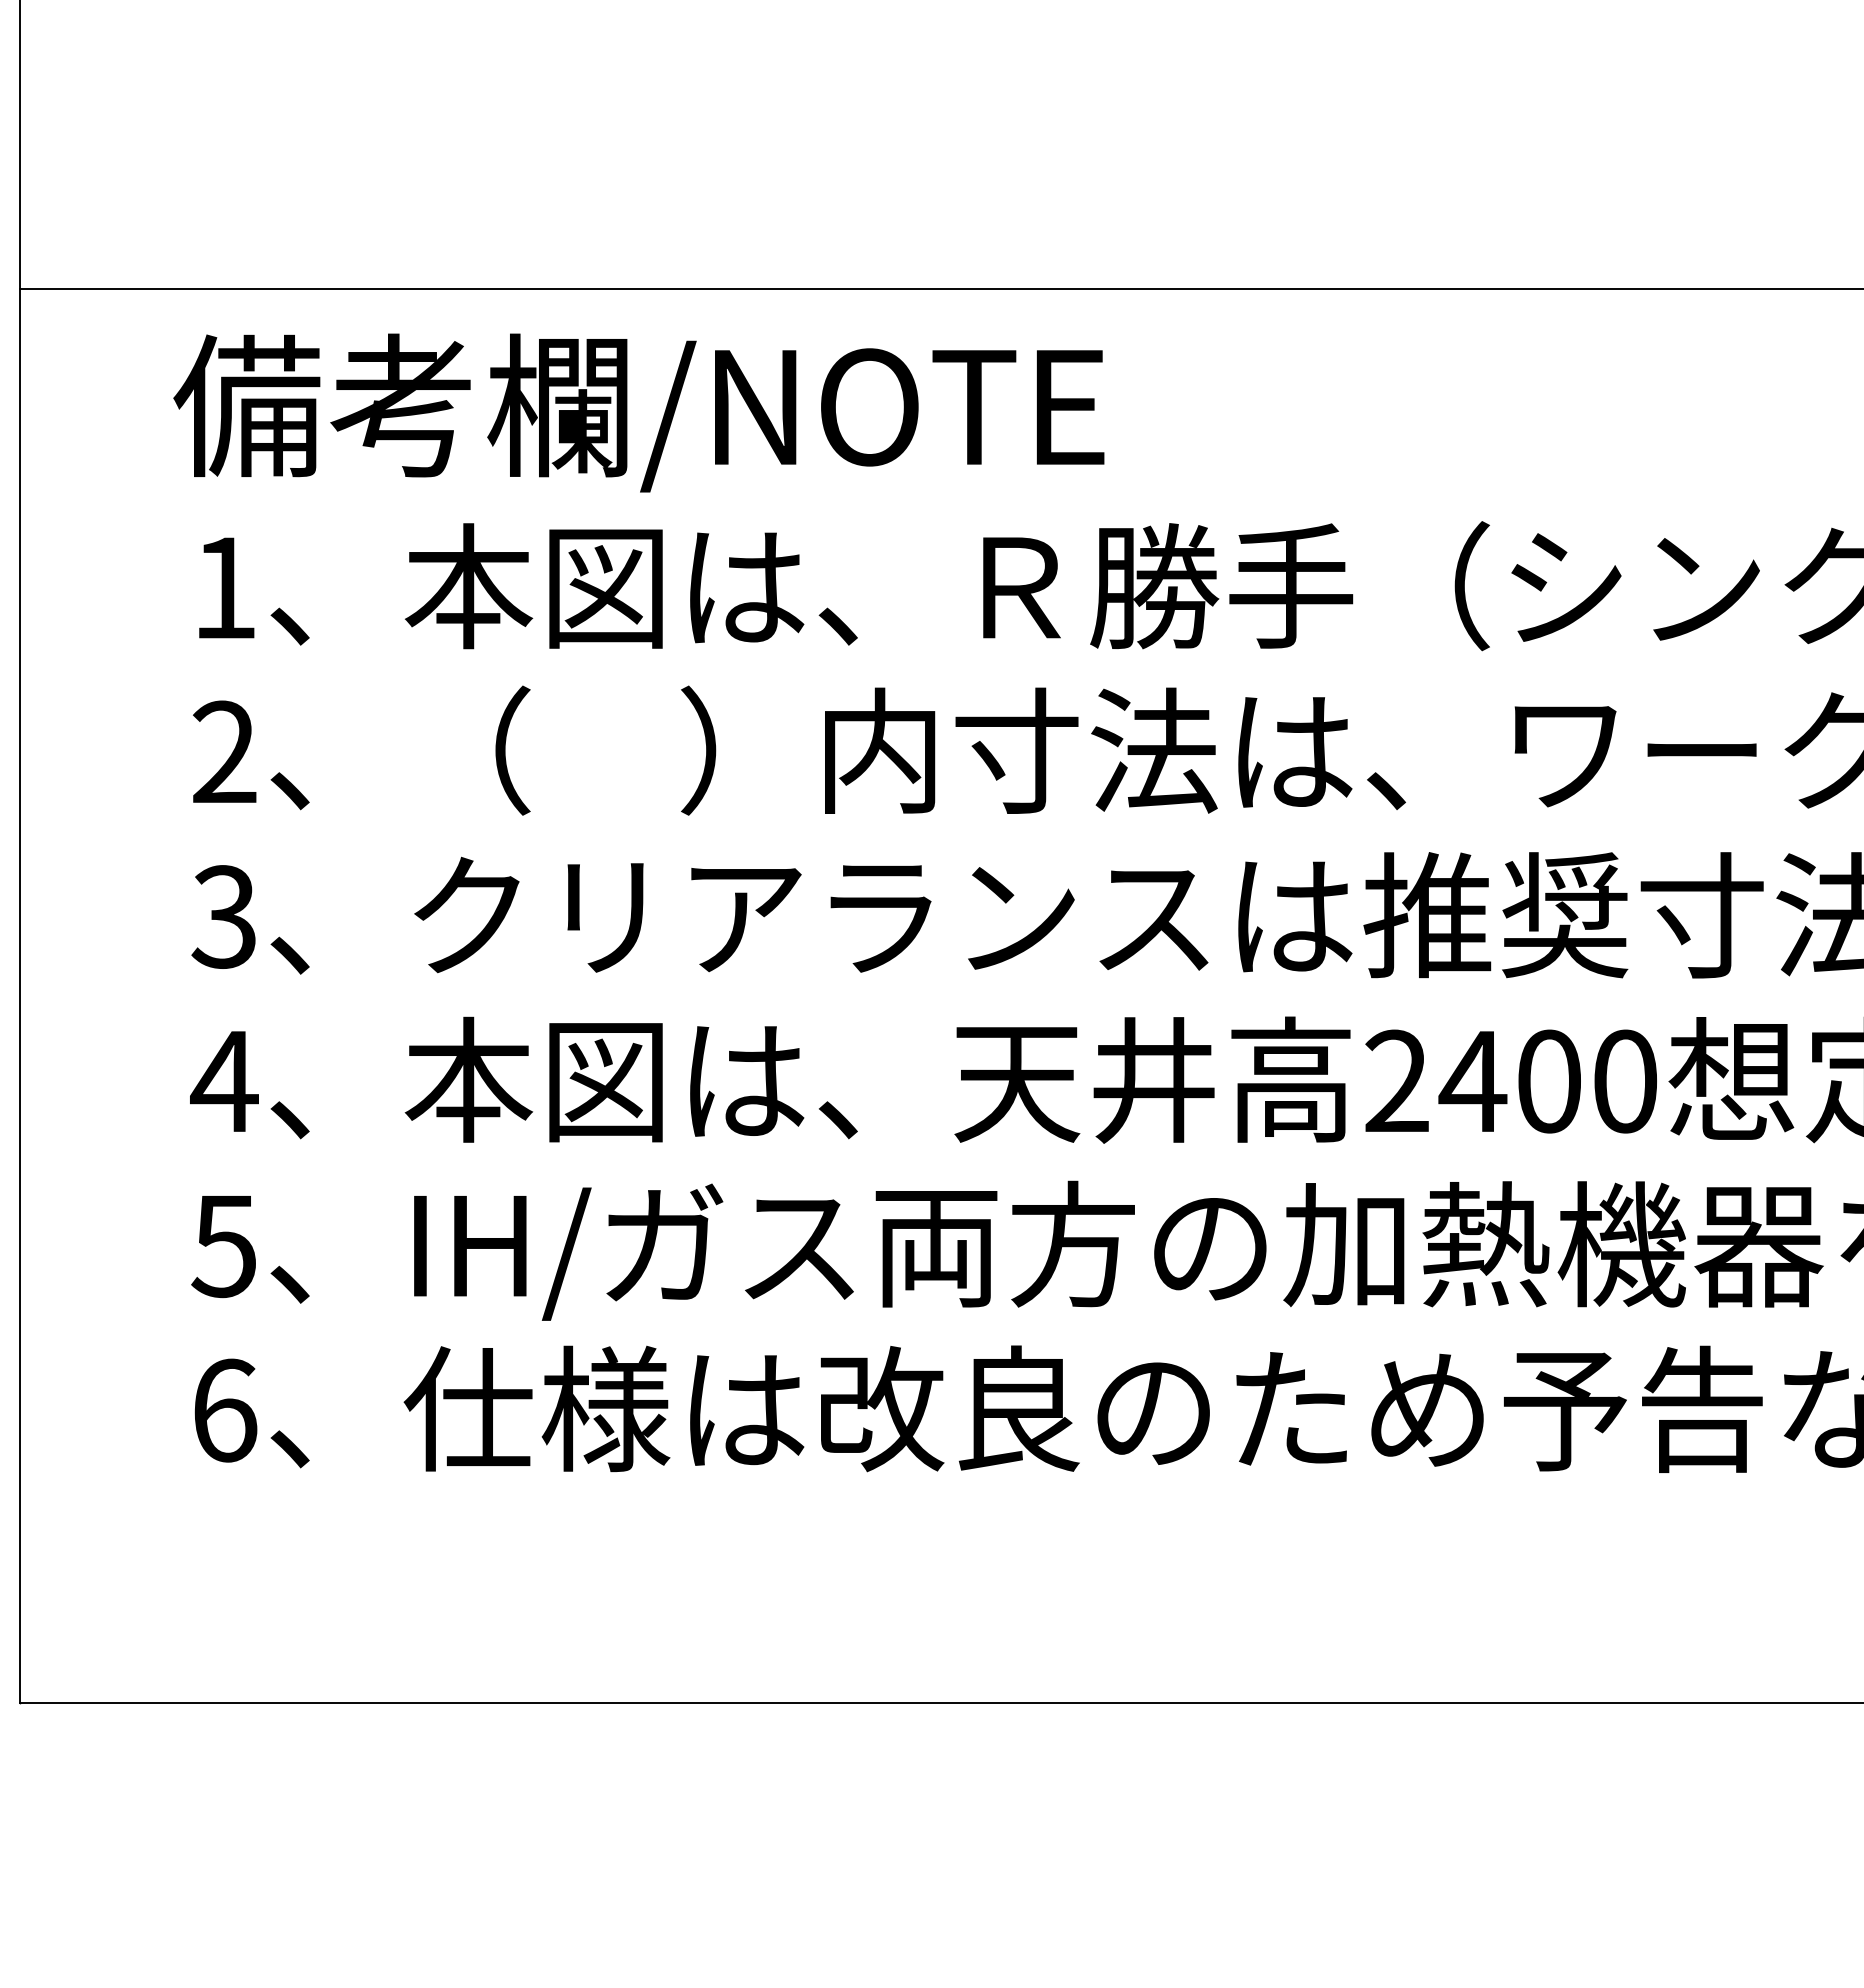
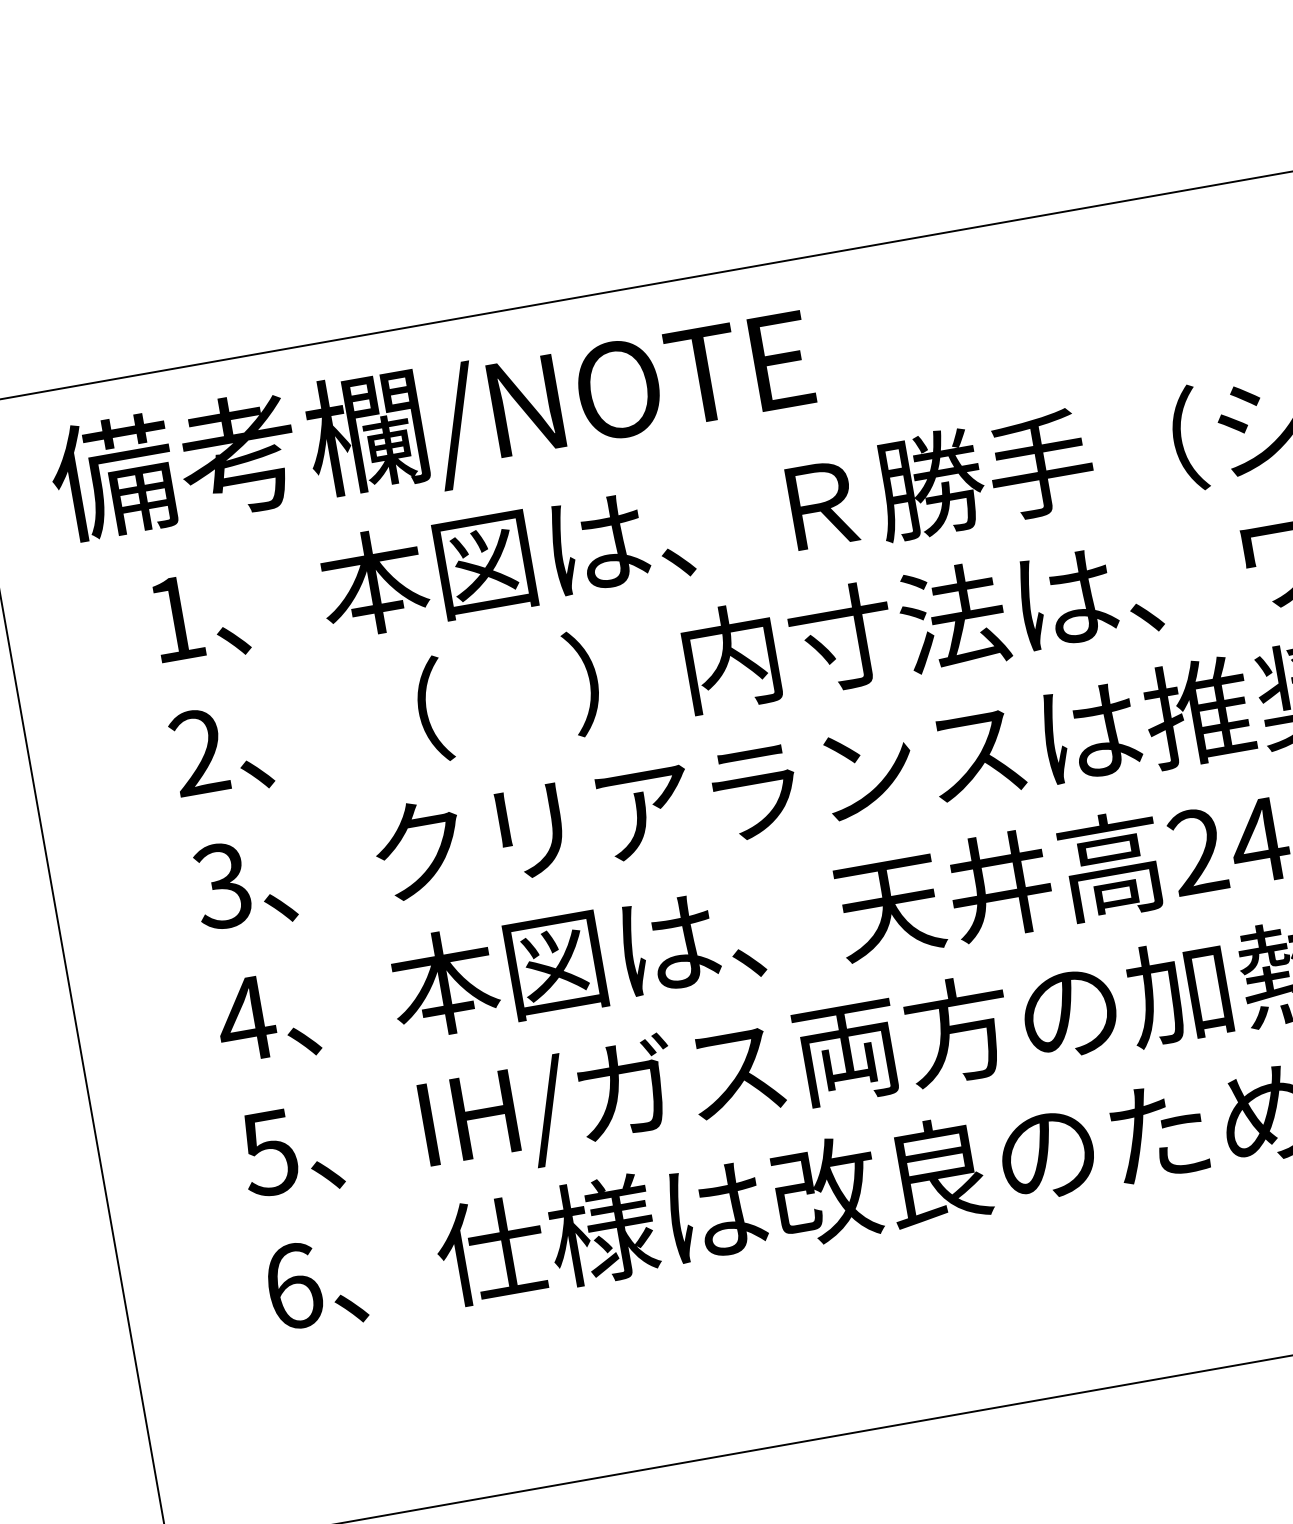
text: (638, 412) -> (432, 426), moved

